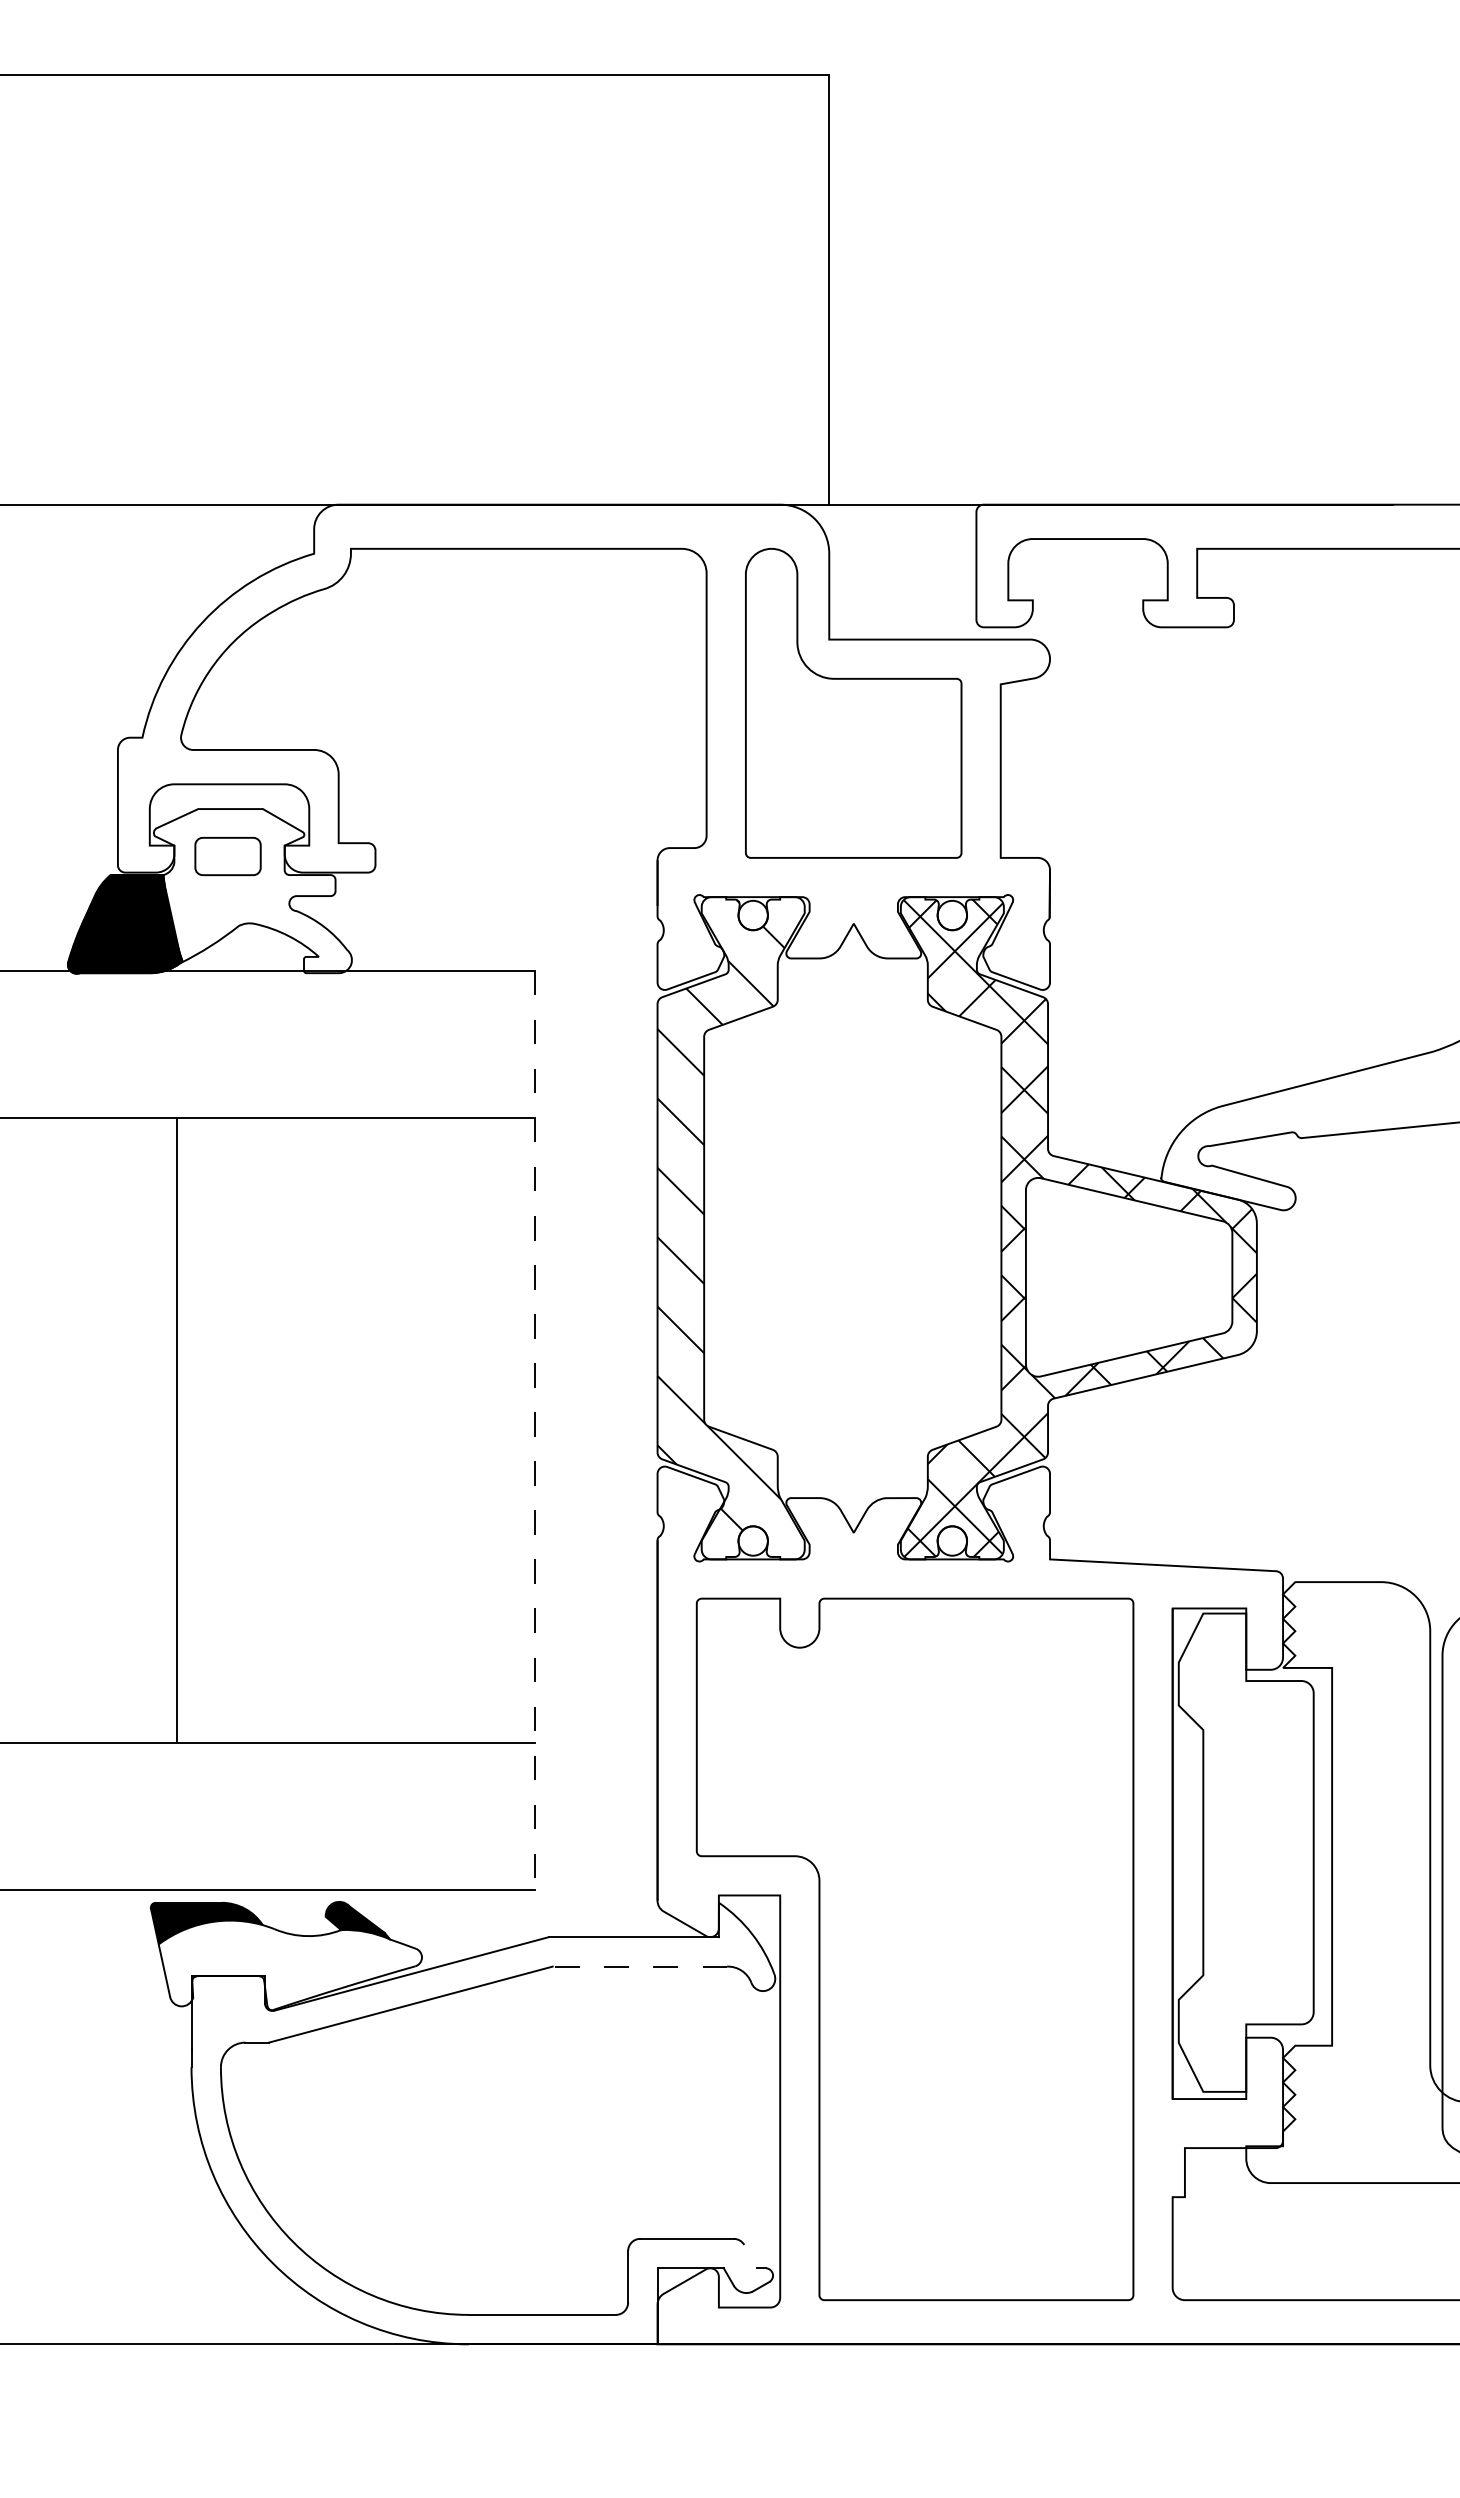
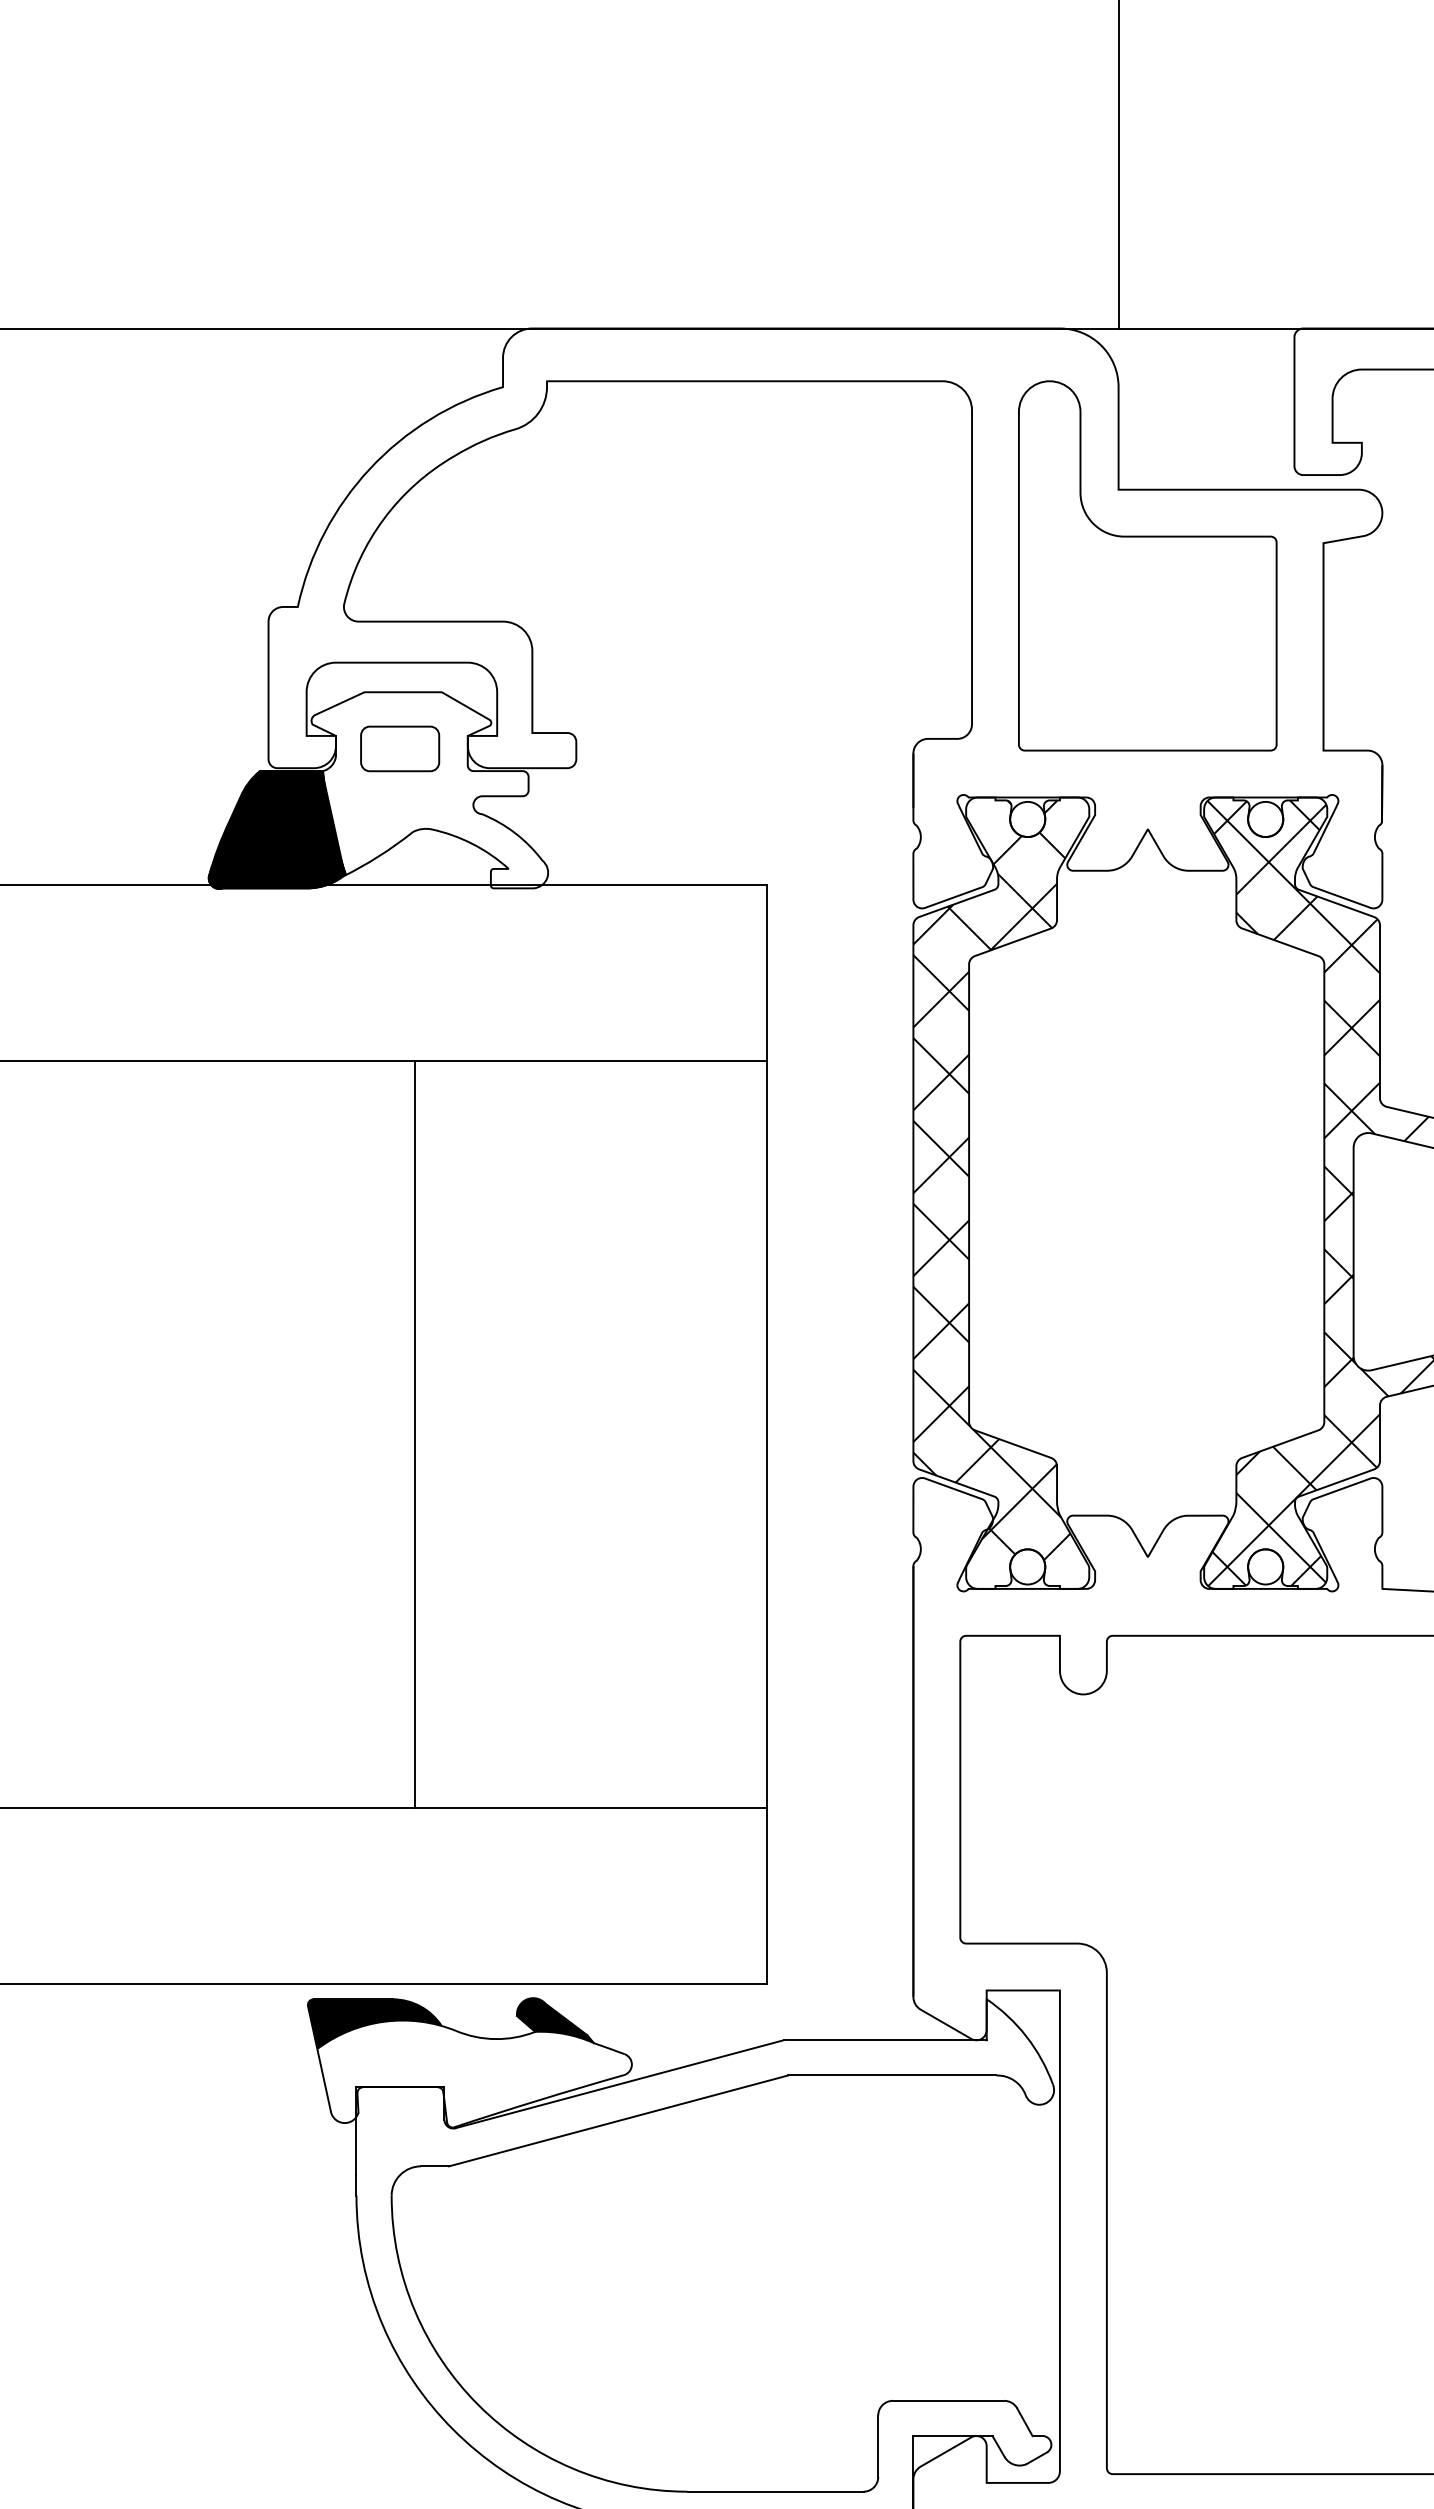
hatch: (722, 1216) -> (991, 1179), added
line: (176, 1429) -> (415, 1433), moved
line: (534, 1430) -> (766, 1434), dashed -> solid
line: (639, 1966) -> (891, 2075), dashed -> solid
line: (750, 2256) -> (1024, 2421), added

